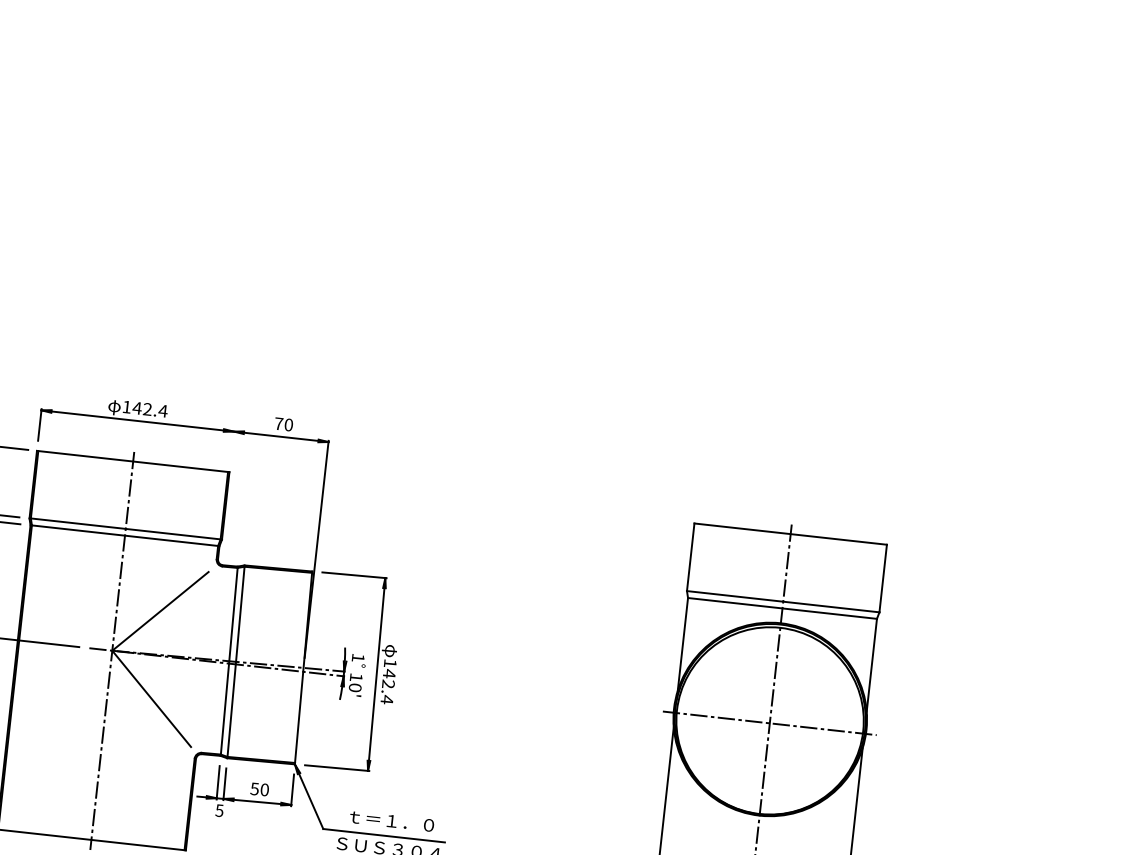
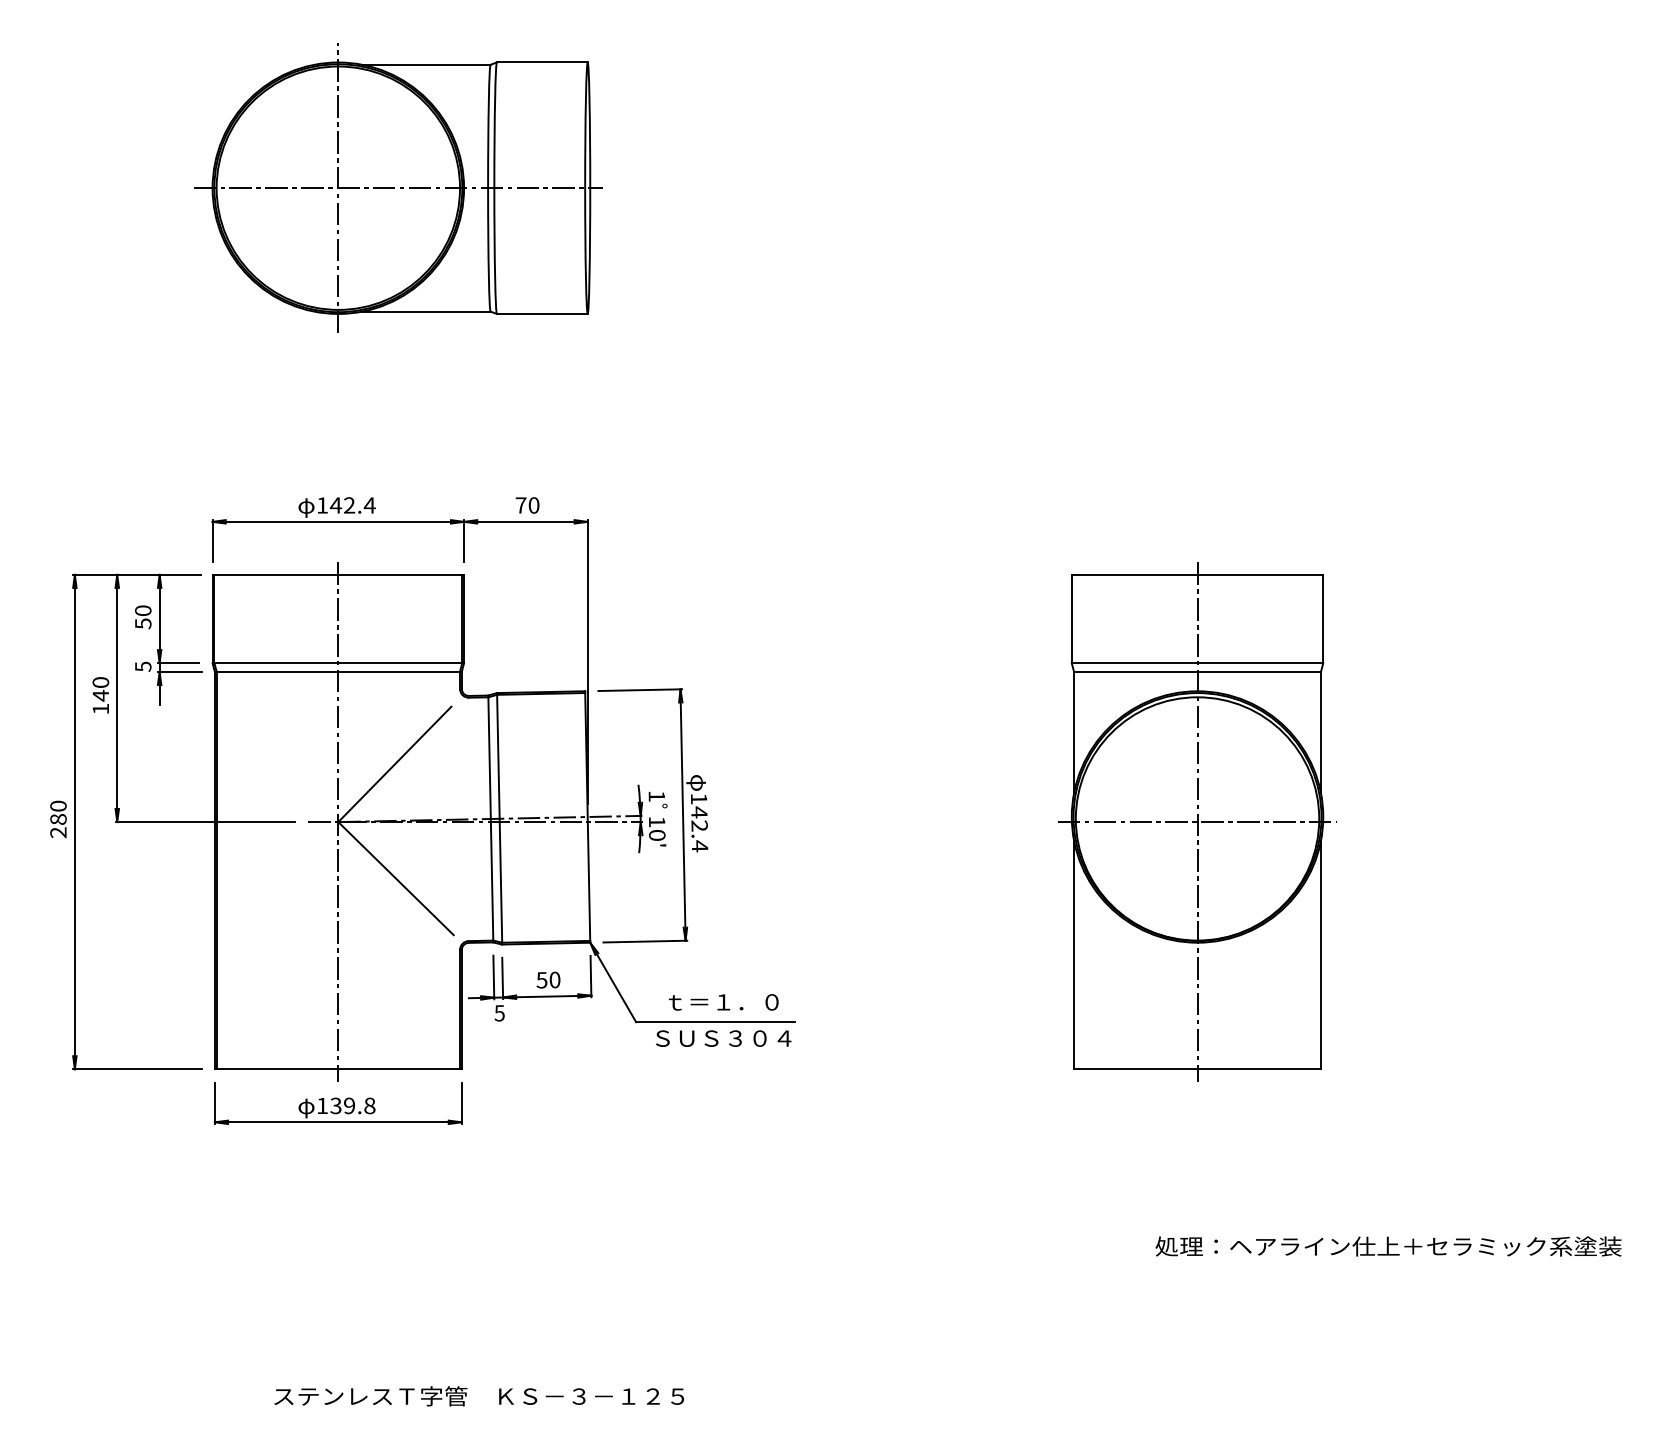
part: (211, 170) -> (398, 187), added
line: (232, 445) -> (464, 540), added

